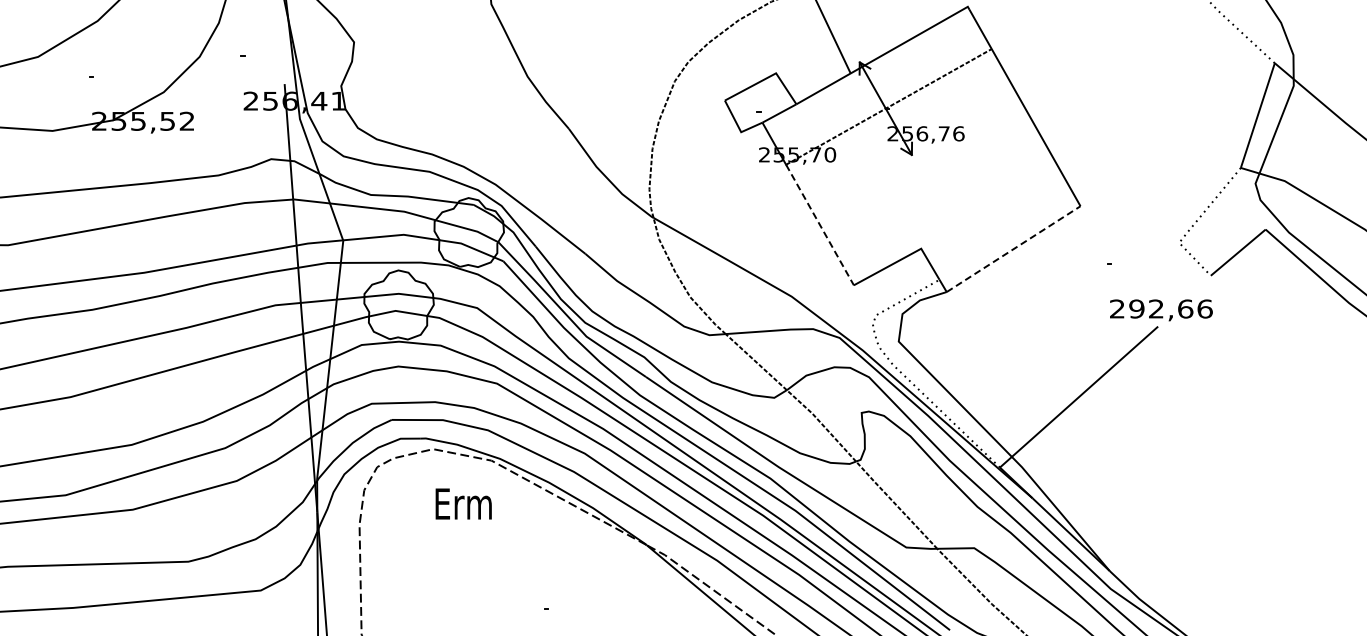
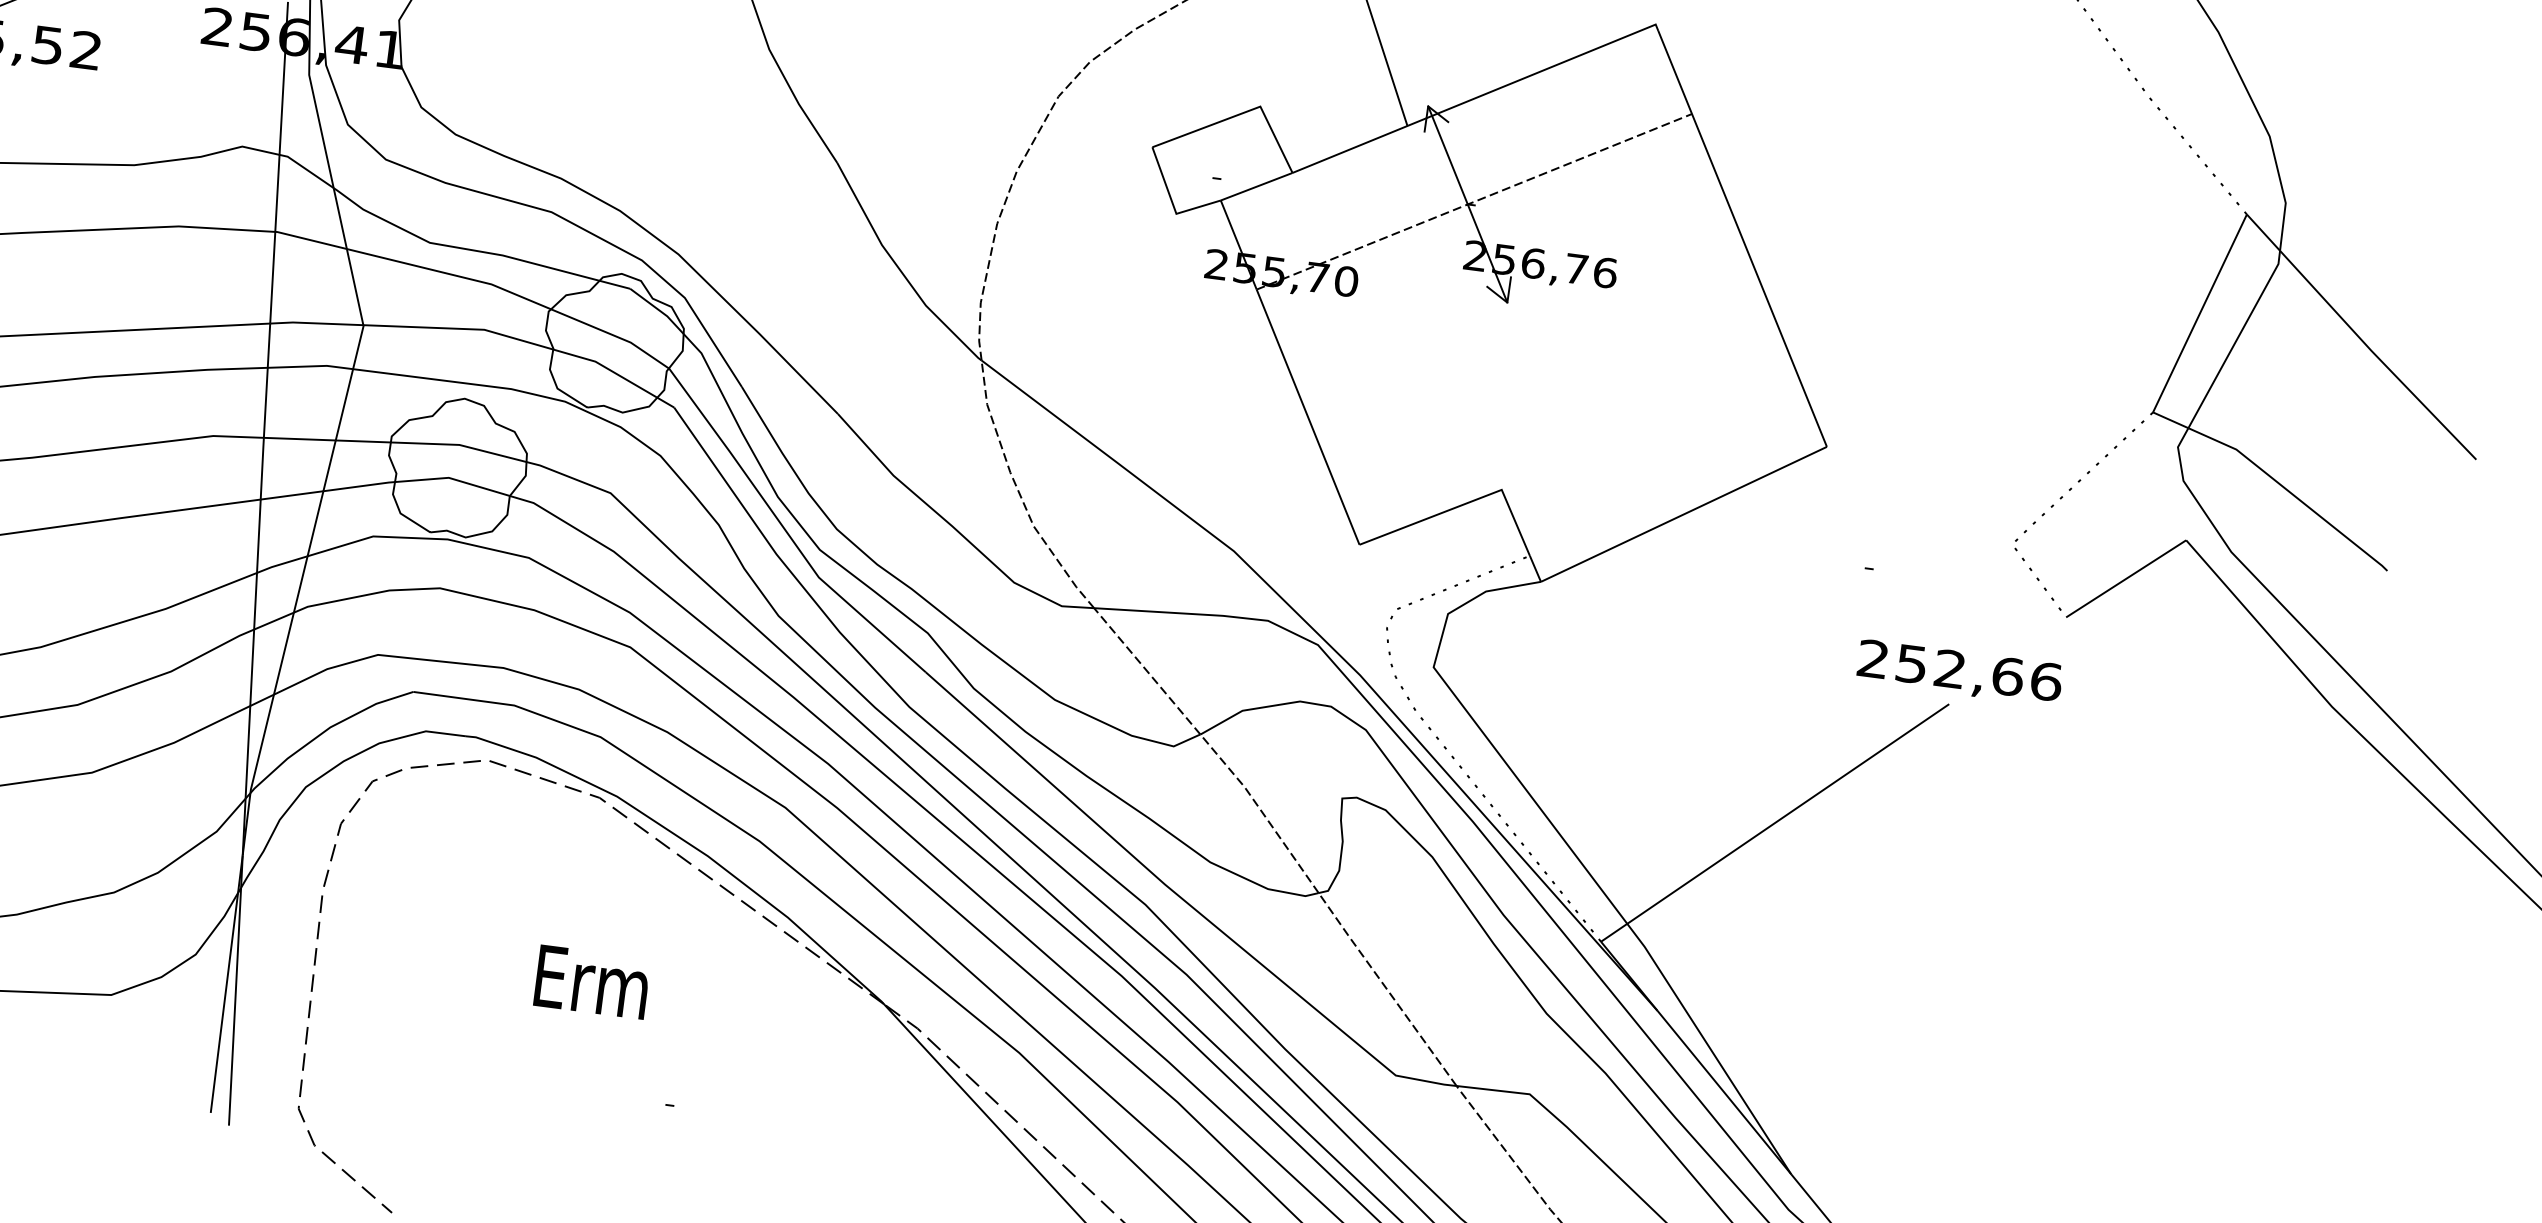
line: (820, 225) -> (1308, 418), dashed -> solid
line: (1014, 248) -> (1685, 513), dashed -> solid
text: (1136, 308) -> (1911, 662), 292,66 -> 252,66
text: (463, 503) -> (591, 981), moved

